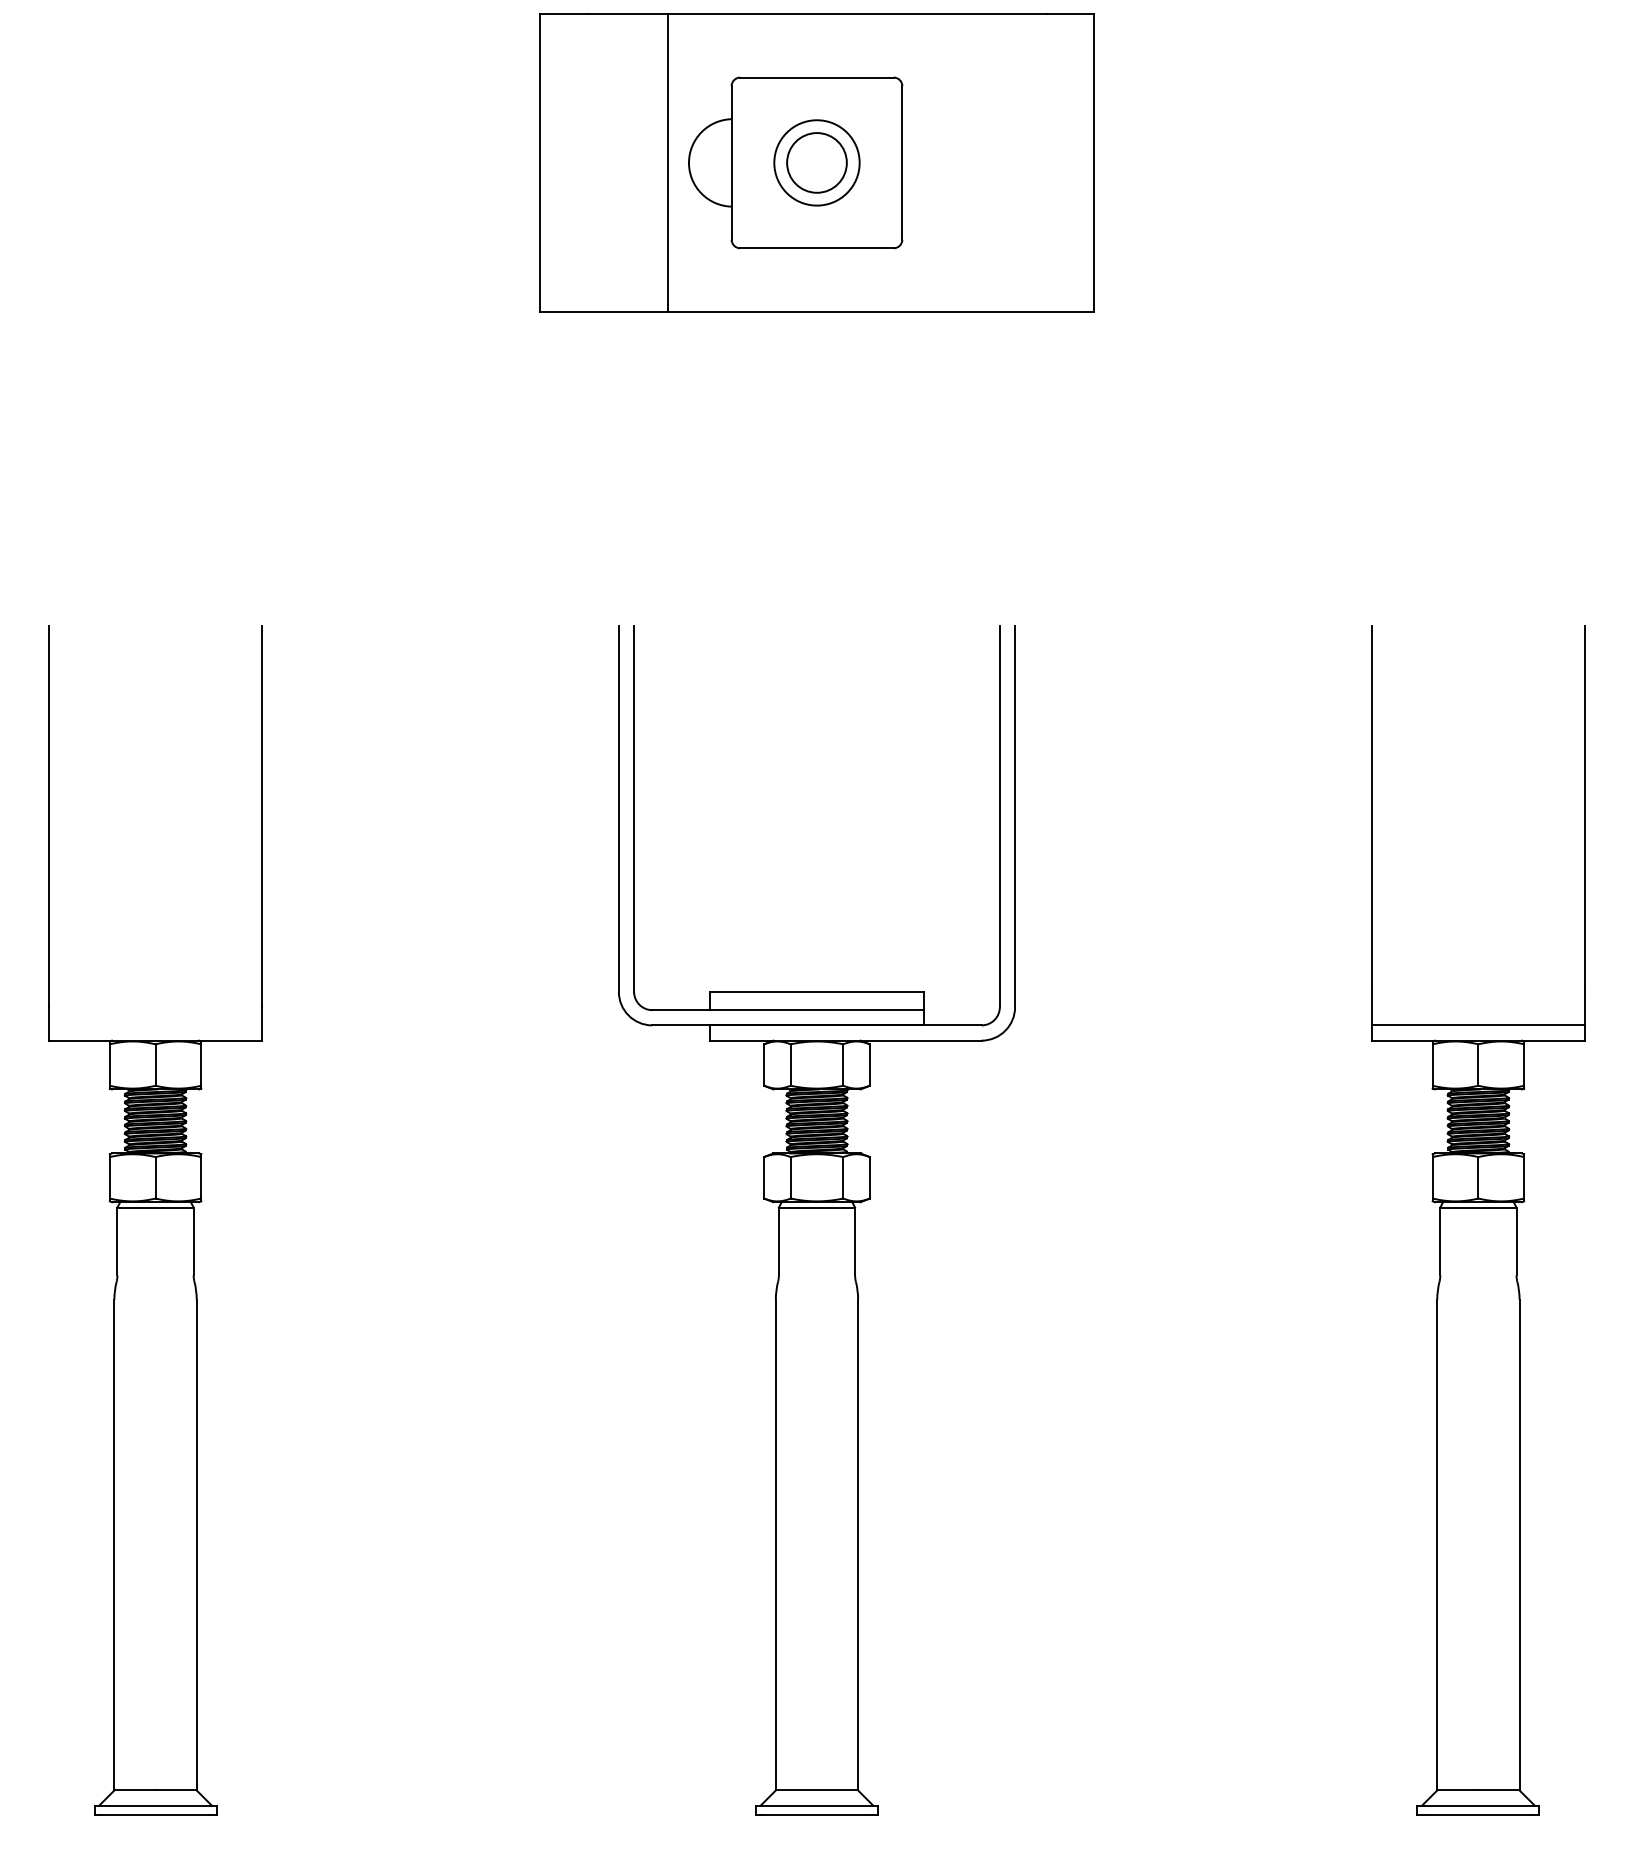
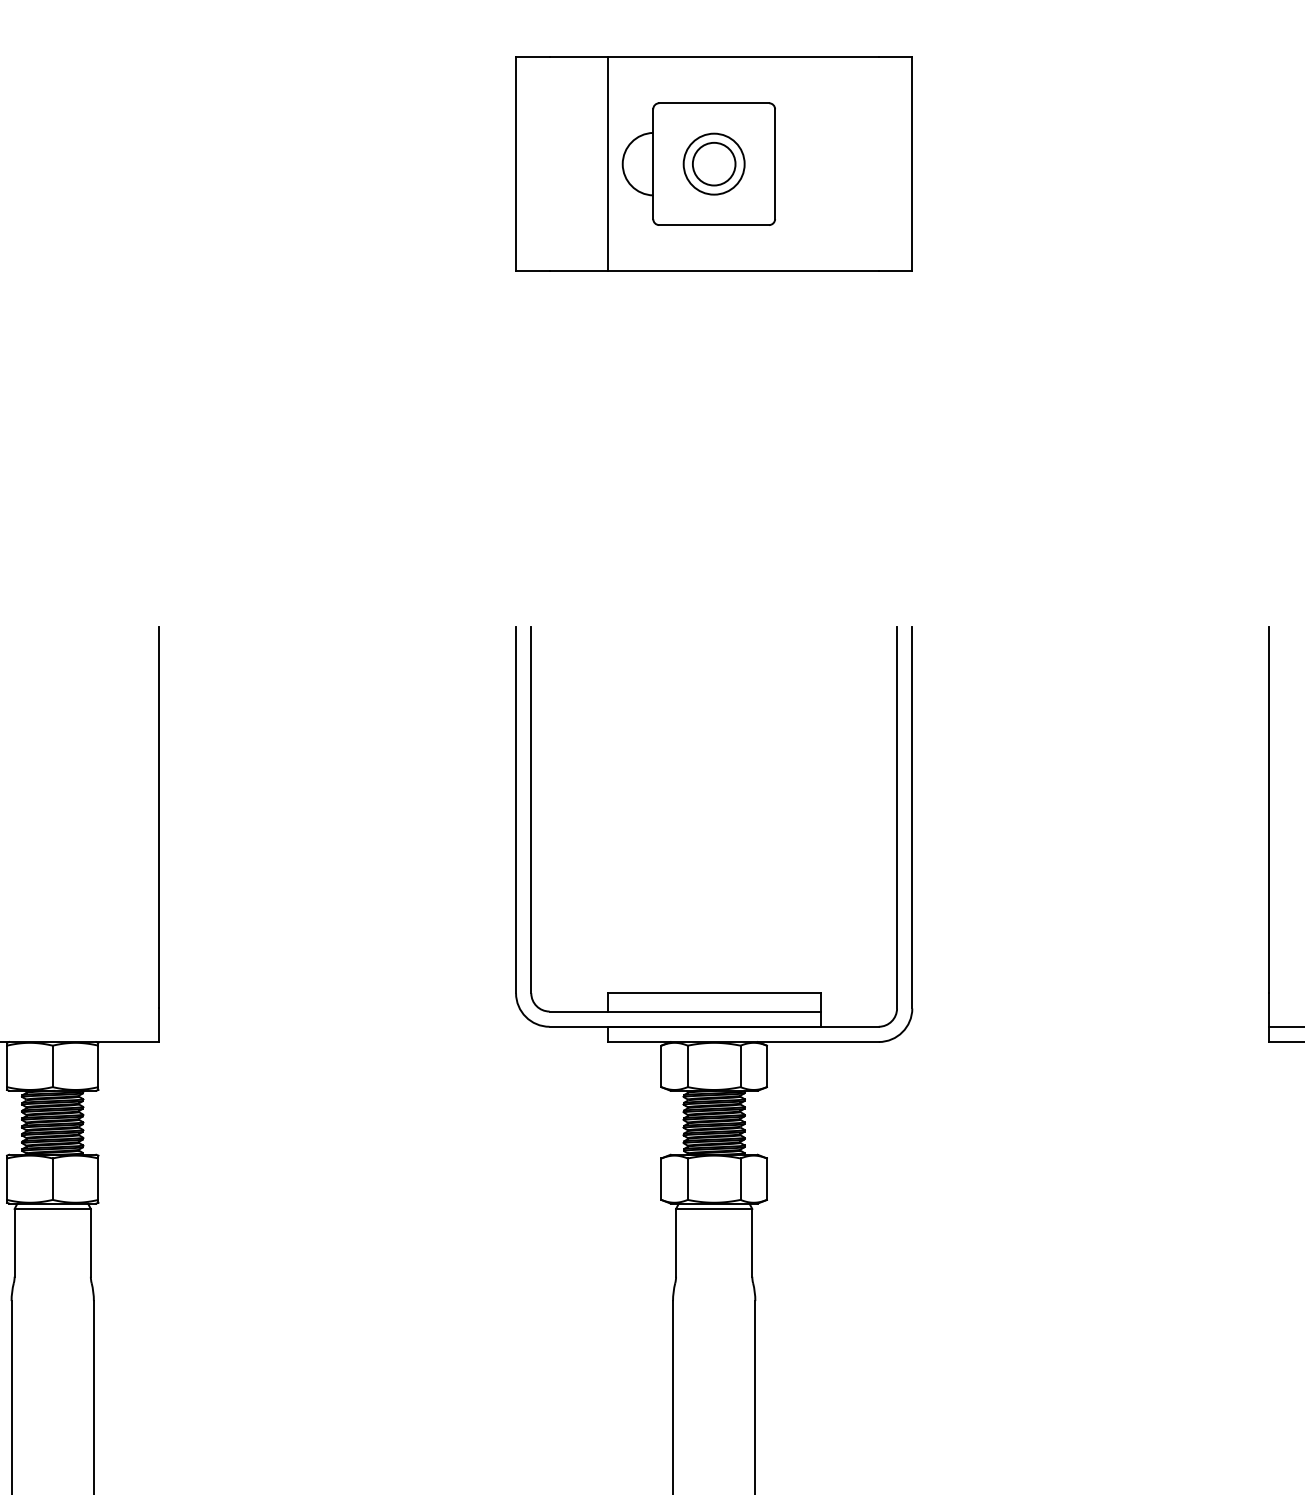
part: (816, 162) -> (713, 163), size x0.71

